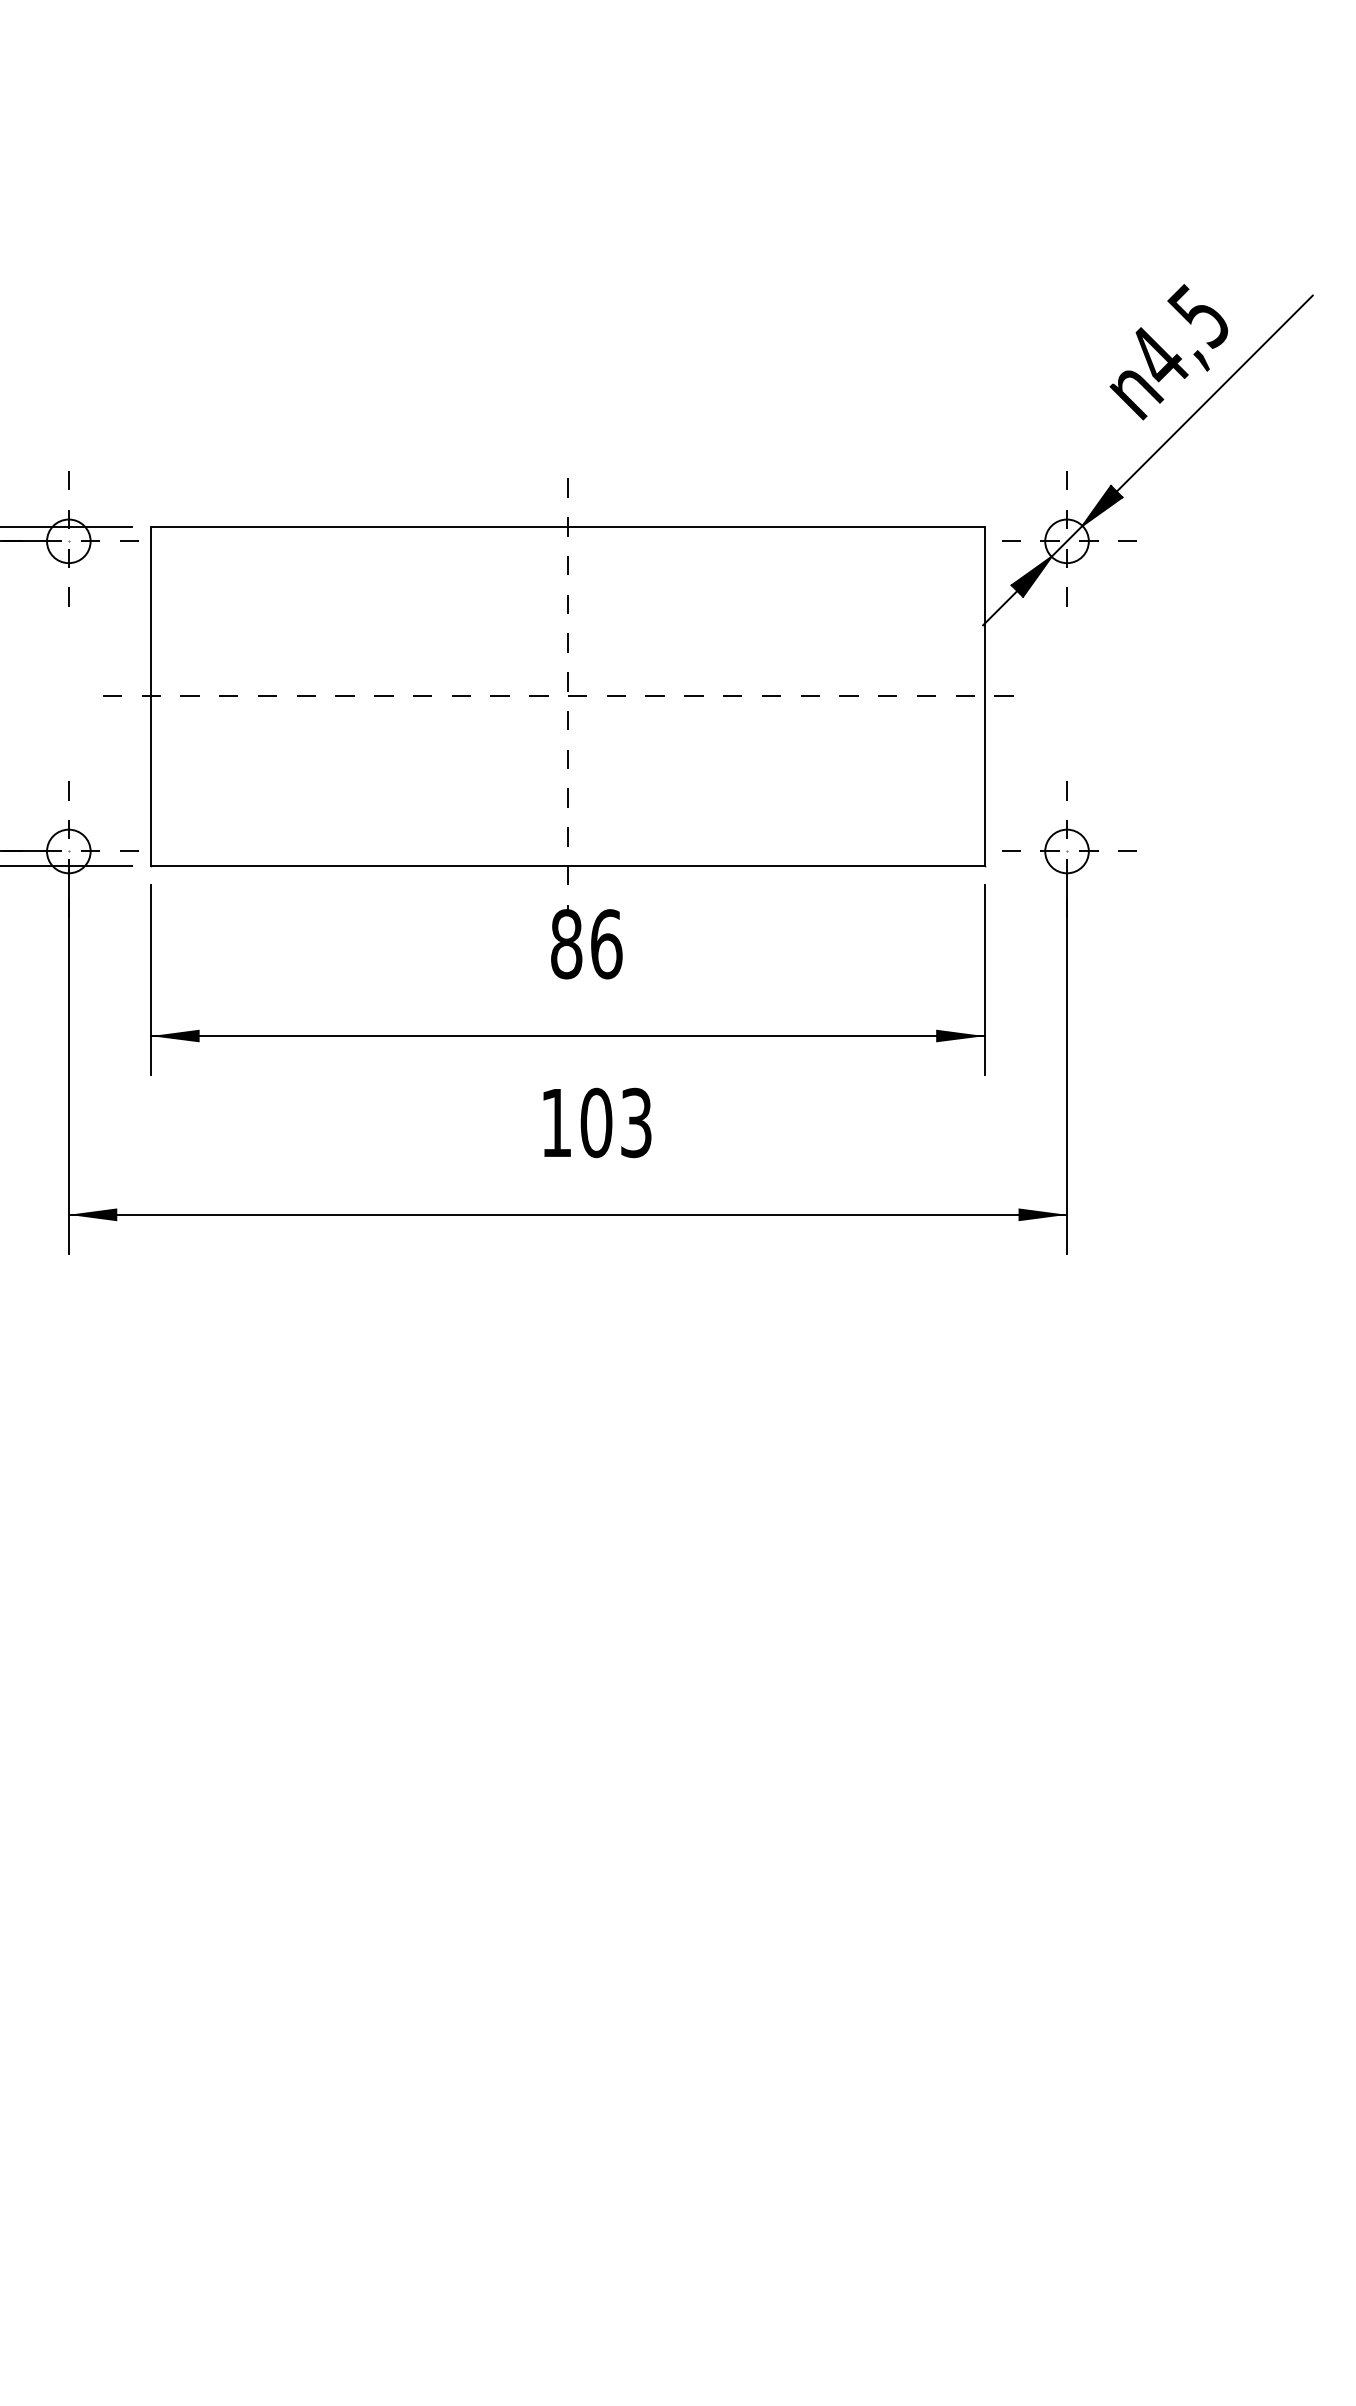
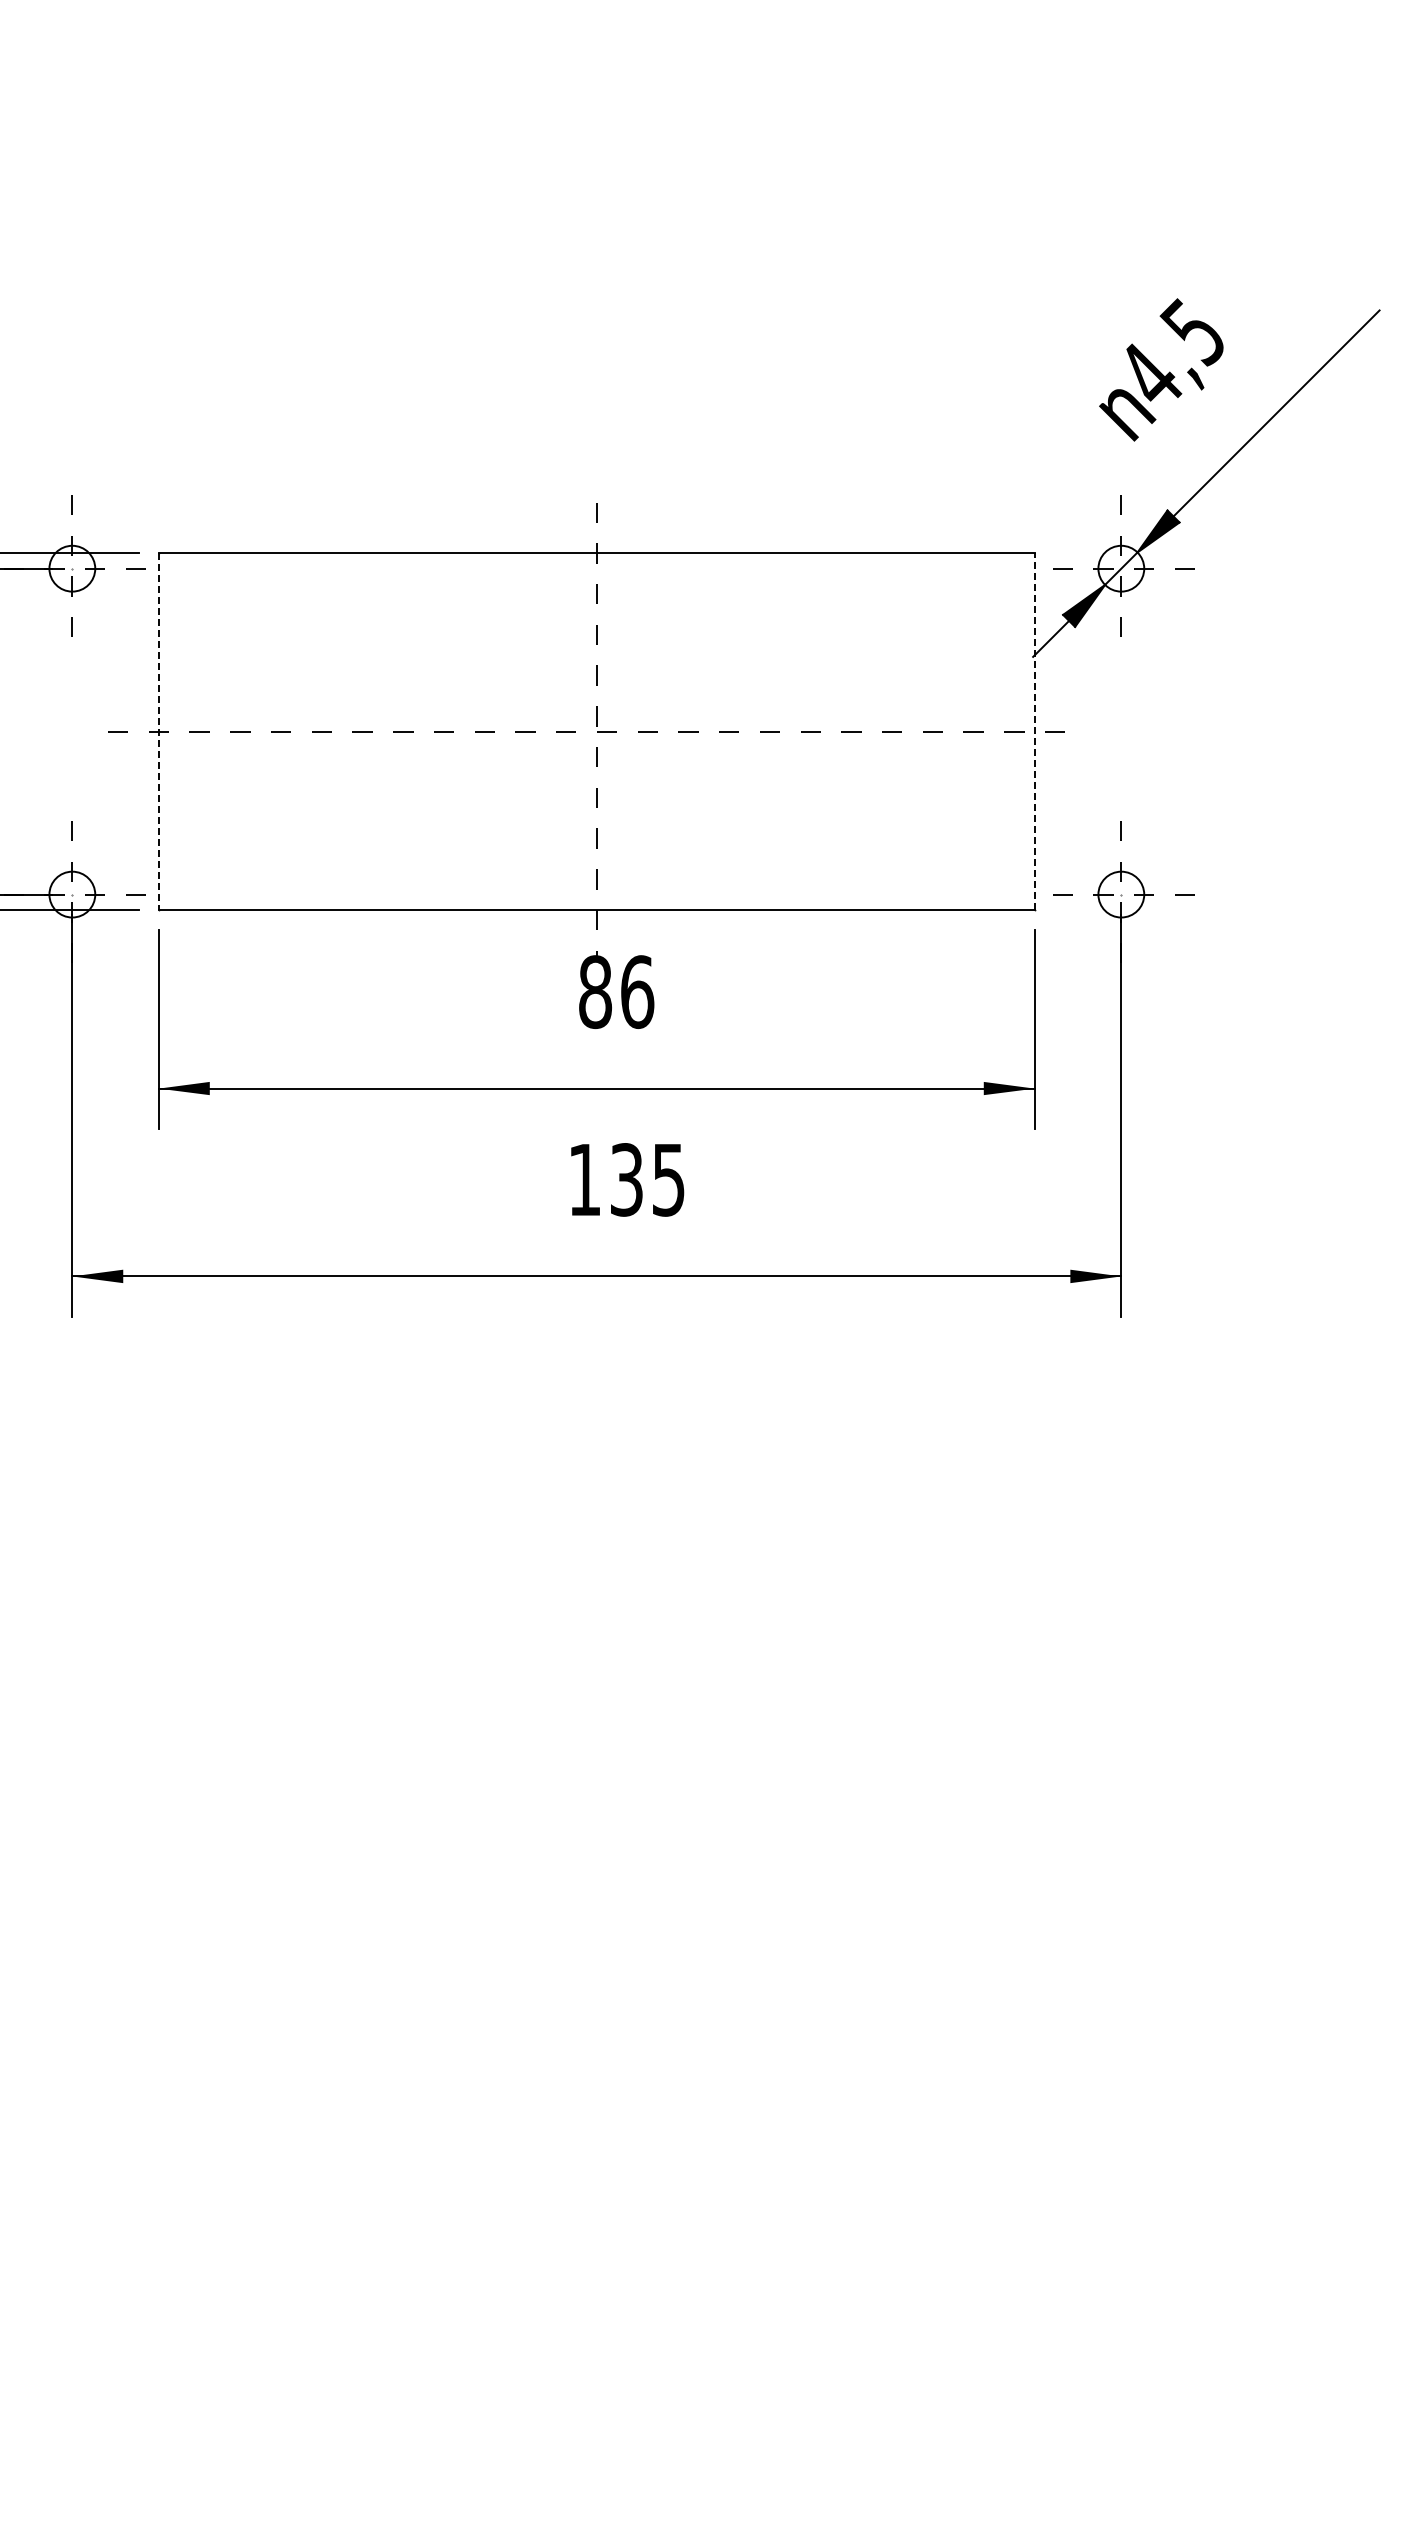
text: (1169, 351) -> (1161, 369), moved
line: (984, 696) -> (1034, 731), solid -> dashed
line: (150, 697) -> (158, 732), solid -> dashed
text: (616, 1122) -> (647, 1179), 103 -> 135

